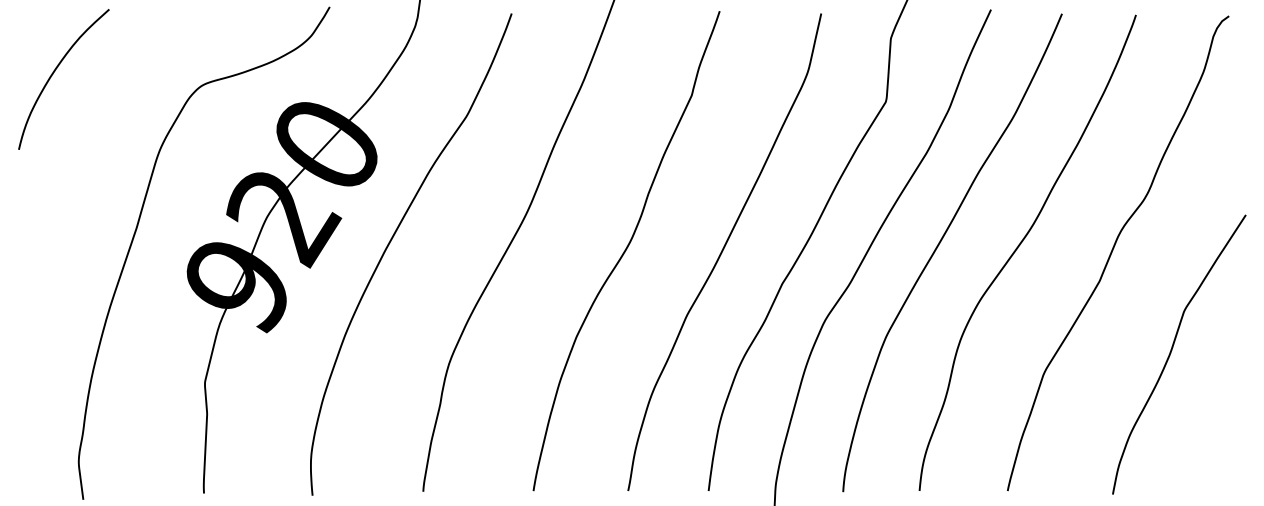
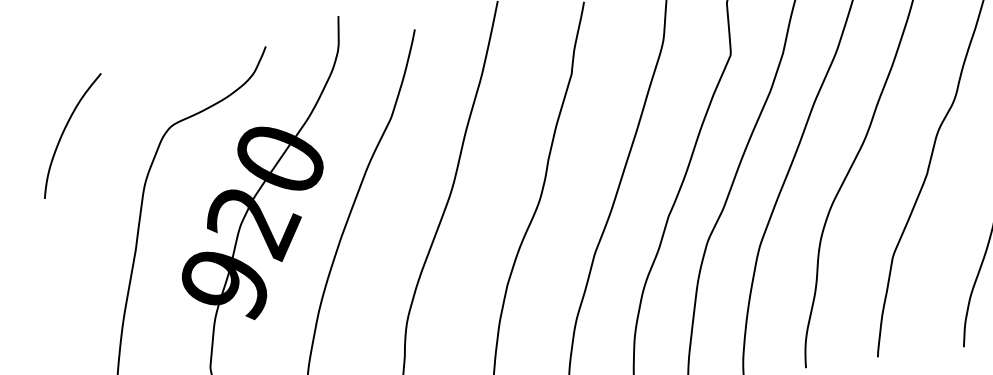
curve: (53, 74) -> (63, 133), moved

